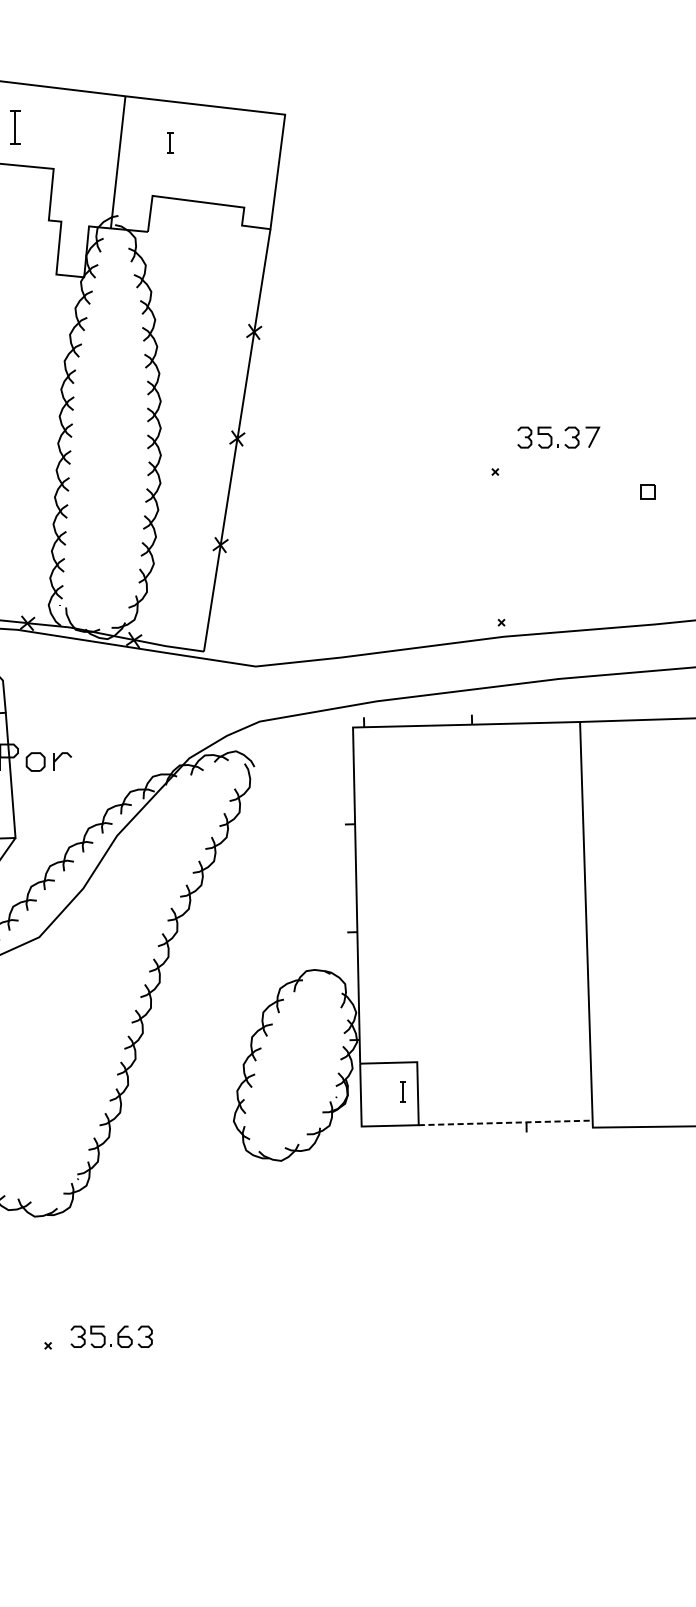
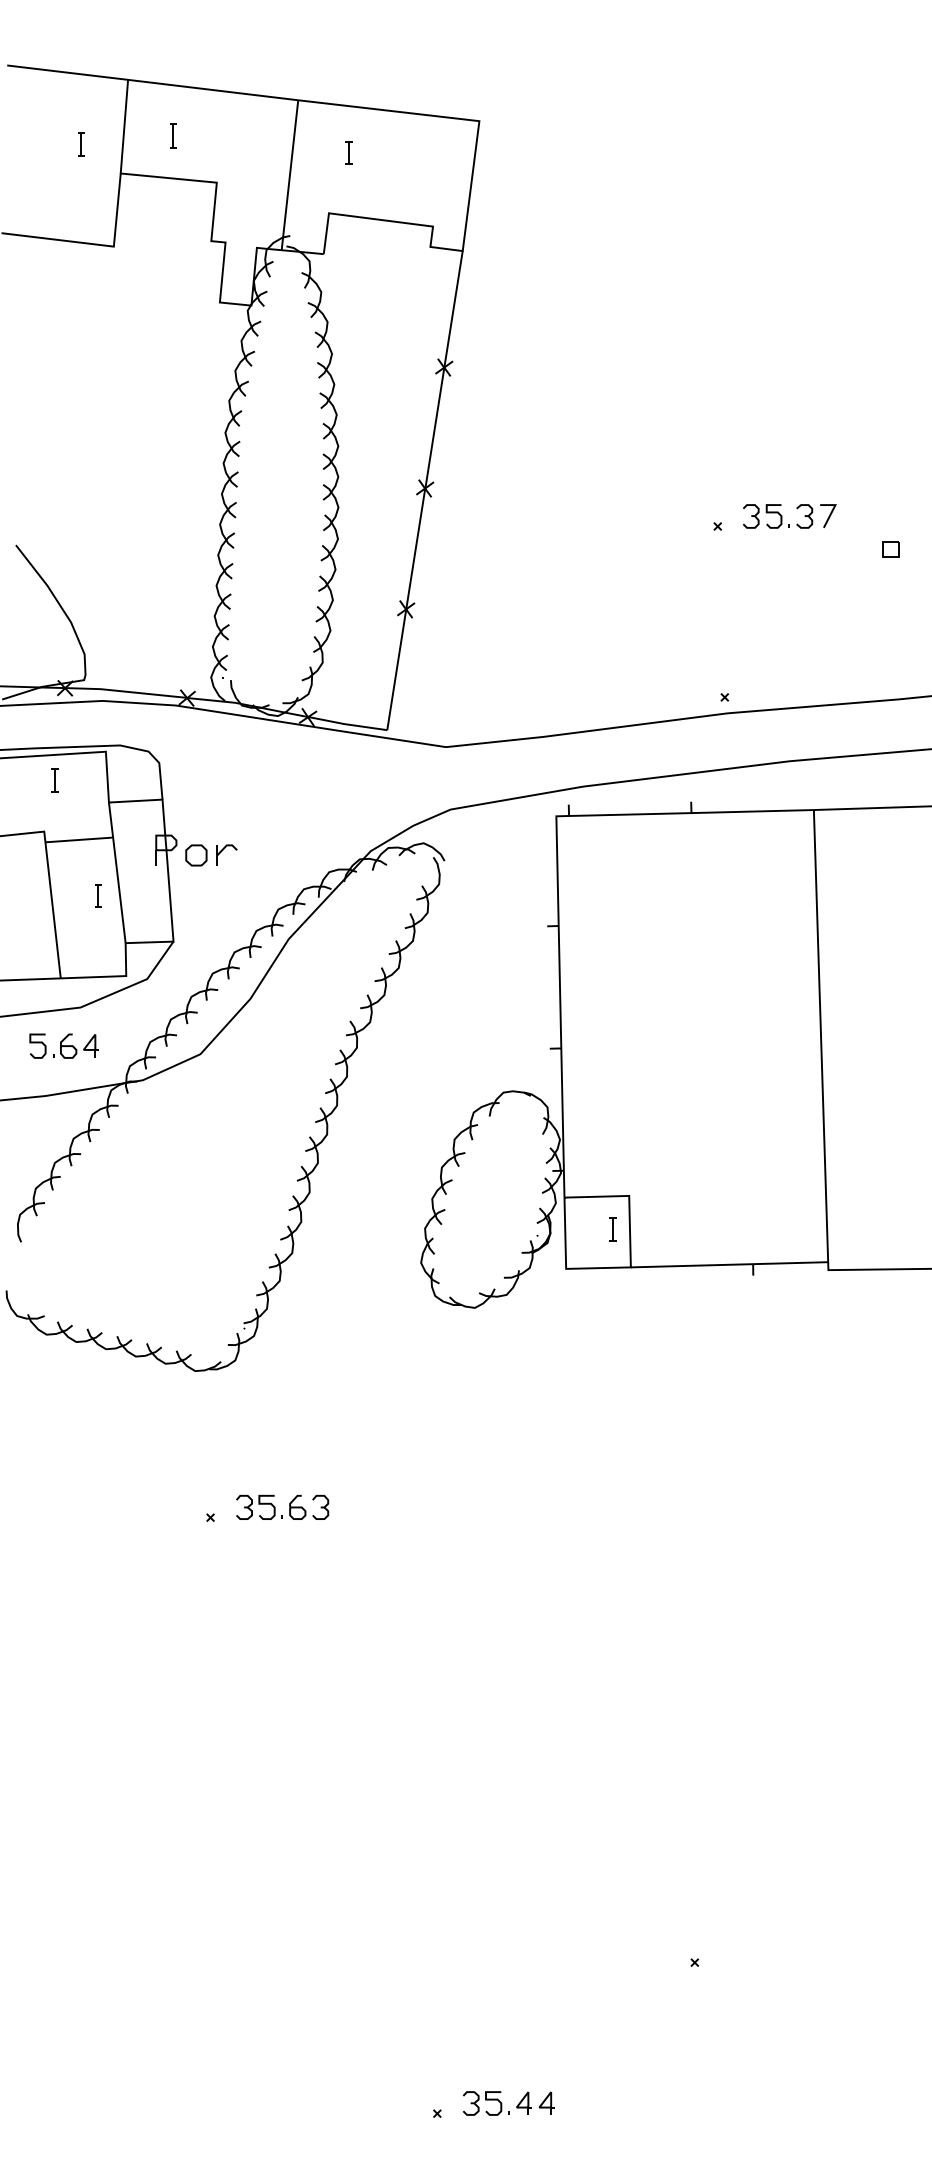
part: (15, 127) -> (173, 135), size x0.62
part: (552, 437) -> (782, 516), moved
line: (505, 1122) -> (729, 1264), dashed -> solid

